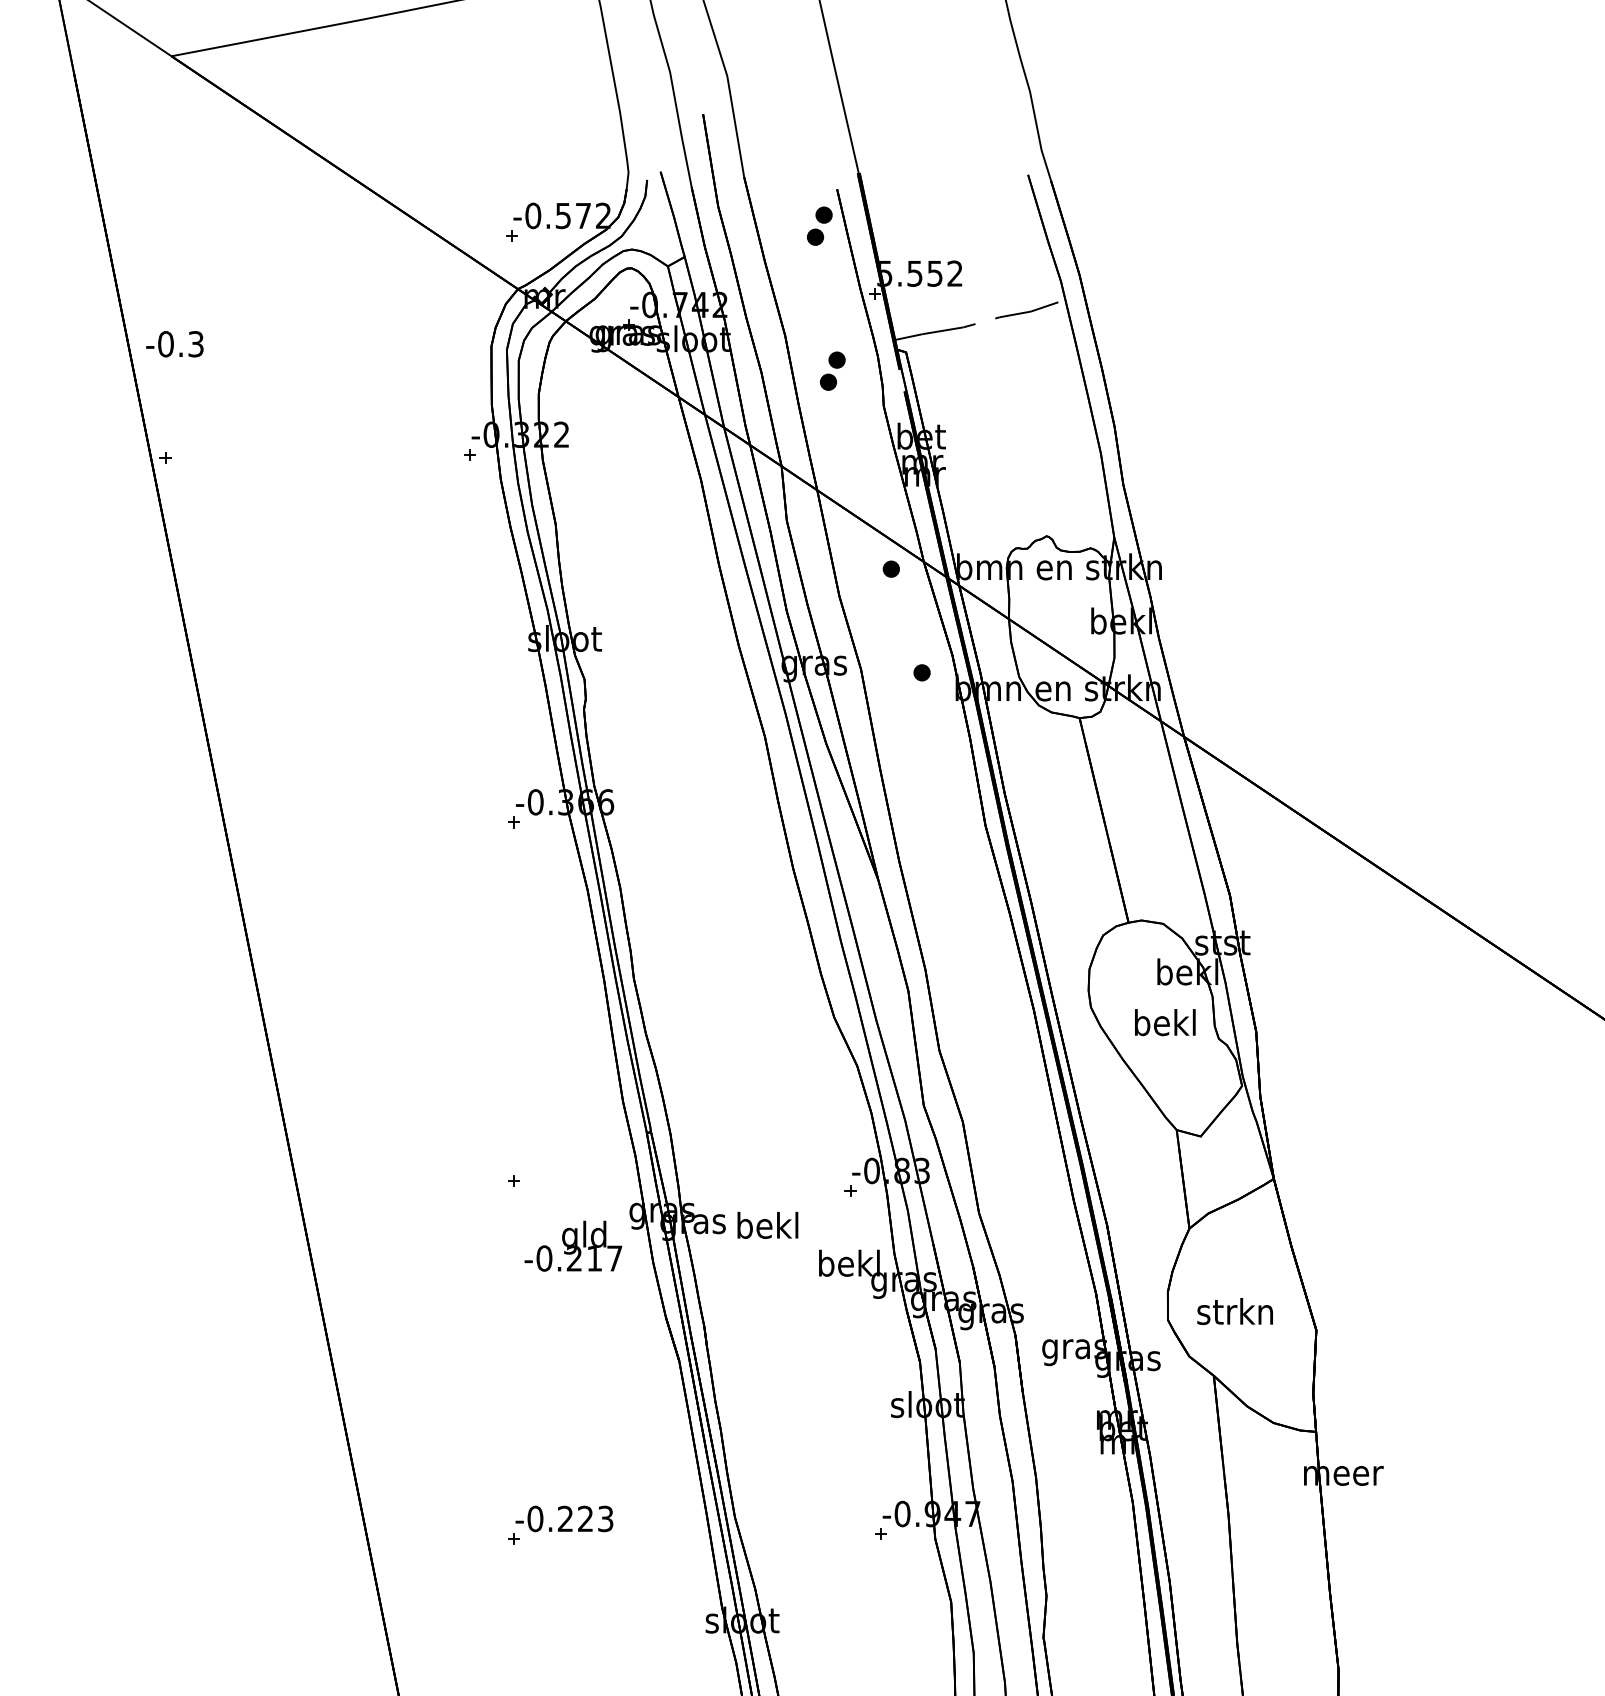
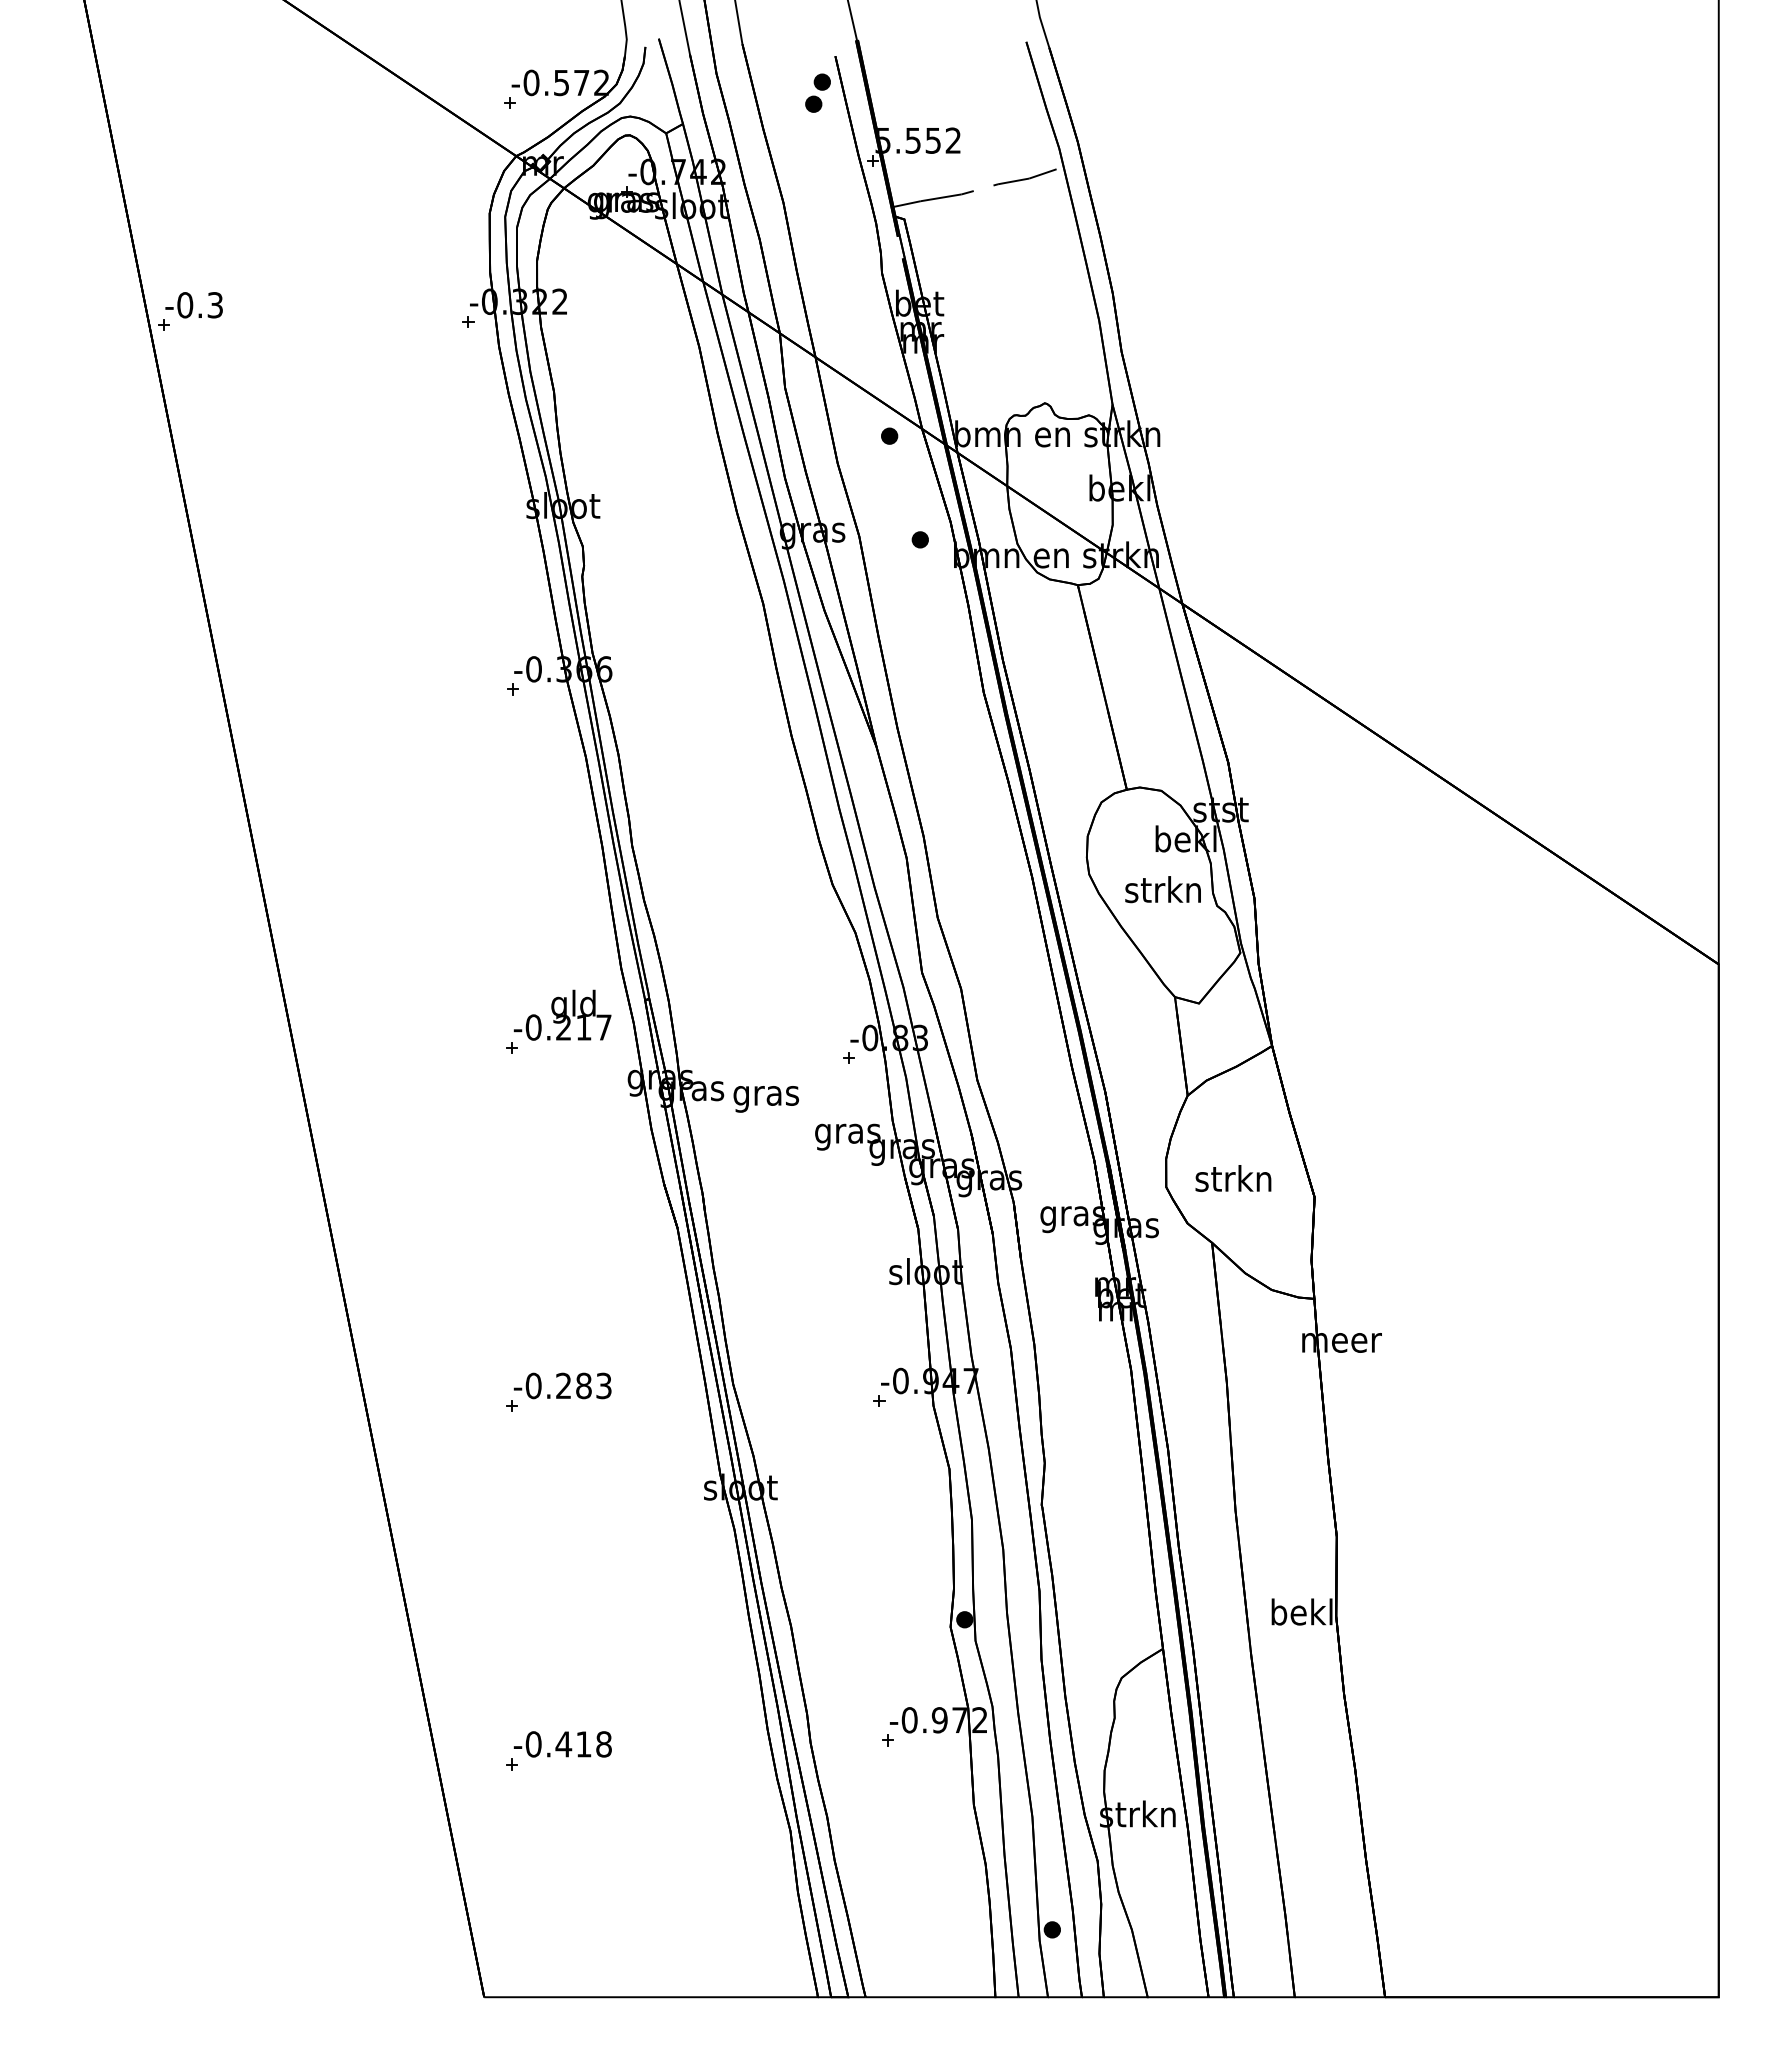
text: (174, 344) -> (193, 305), moved
part: (832, 370) -> (830, 237), removed
text: (1164, 1022) -> (1162, 889), bekl -> strkn
text: (768, 1228) -> (766, 1095), bekl -> gras
text: (573, 1245) -> (562, 1014), moved
text: (849, 1266) -> (847, 1133), bekl -> gras
text: (585, 1518) -> (583, 1385), -0.223 -> -0.283

